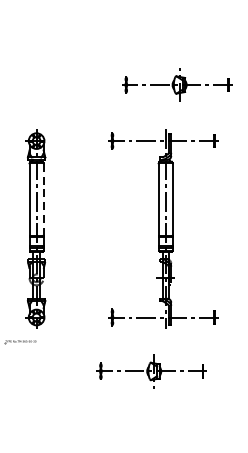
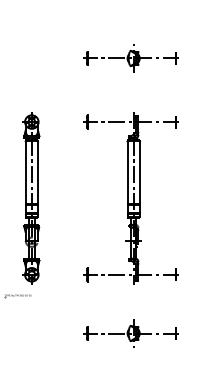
part: (175, 85) -> (130, 58), moved
line: (43, 199) -> (37, 172), dashed -> solid
part: (162, 229) -> (130, 198), moved
part: (150, 371) -> (130, 333), moved

